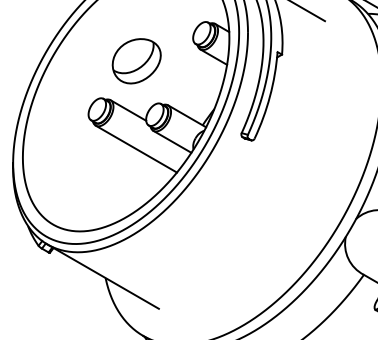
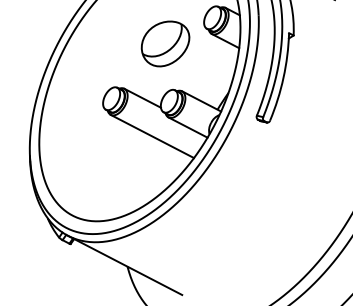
part: (136, 61) -> (165, 44), moved

